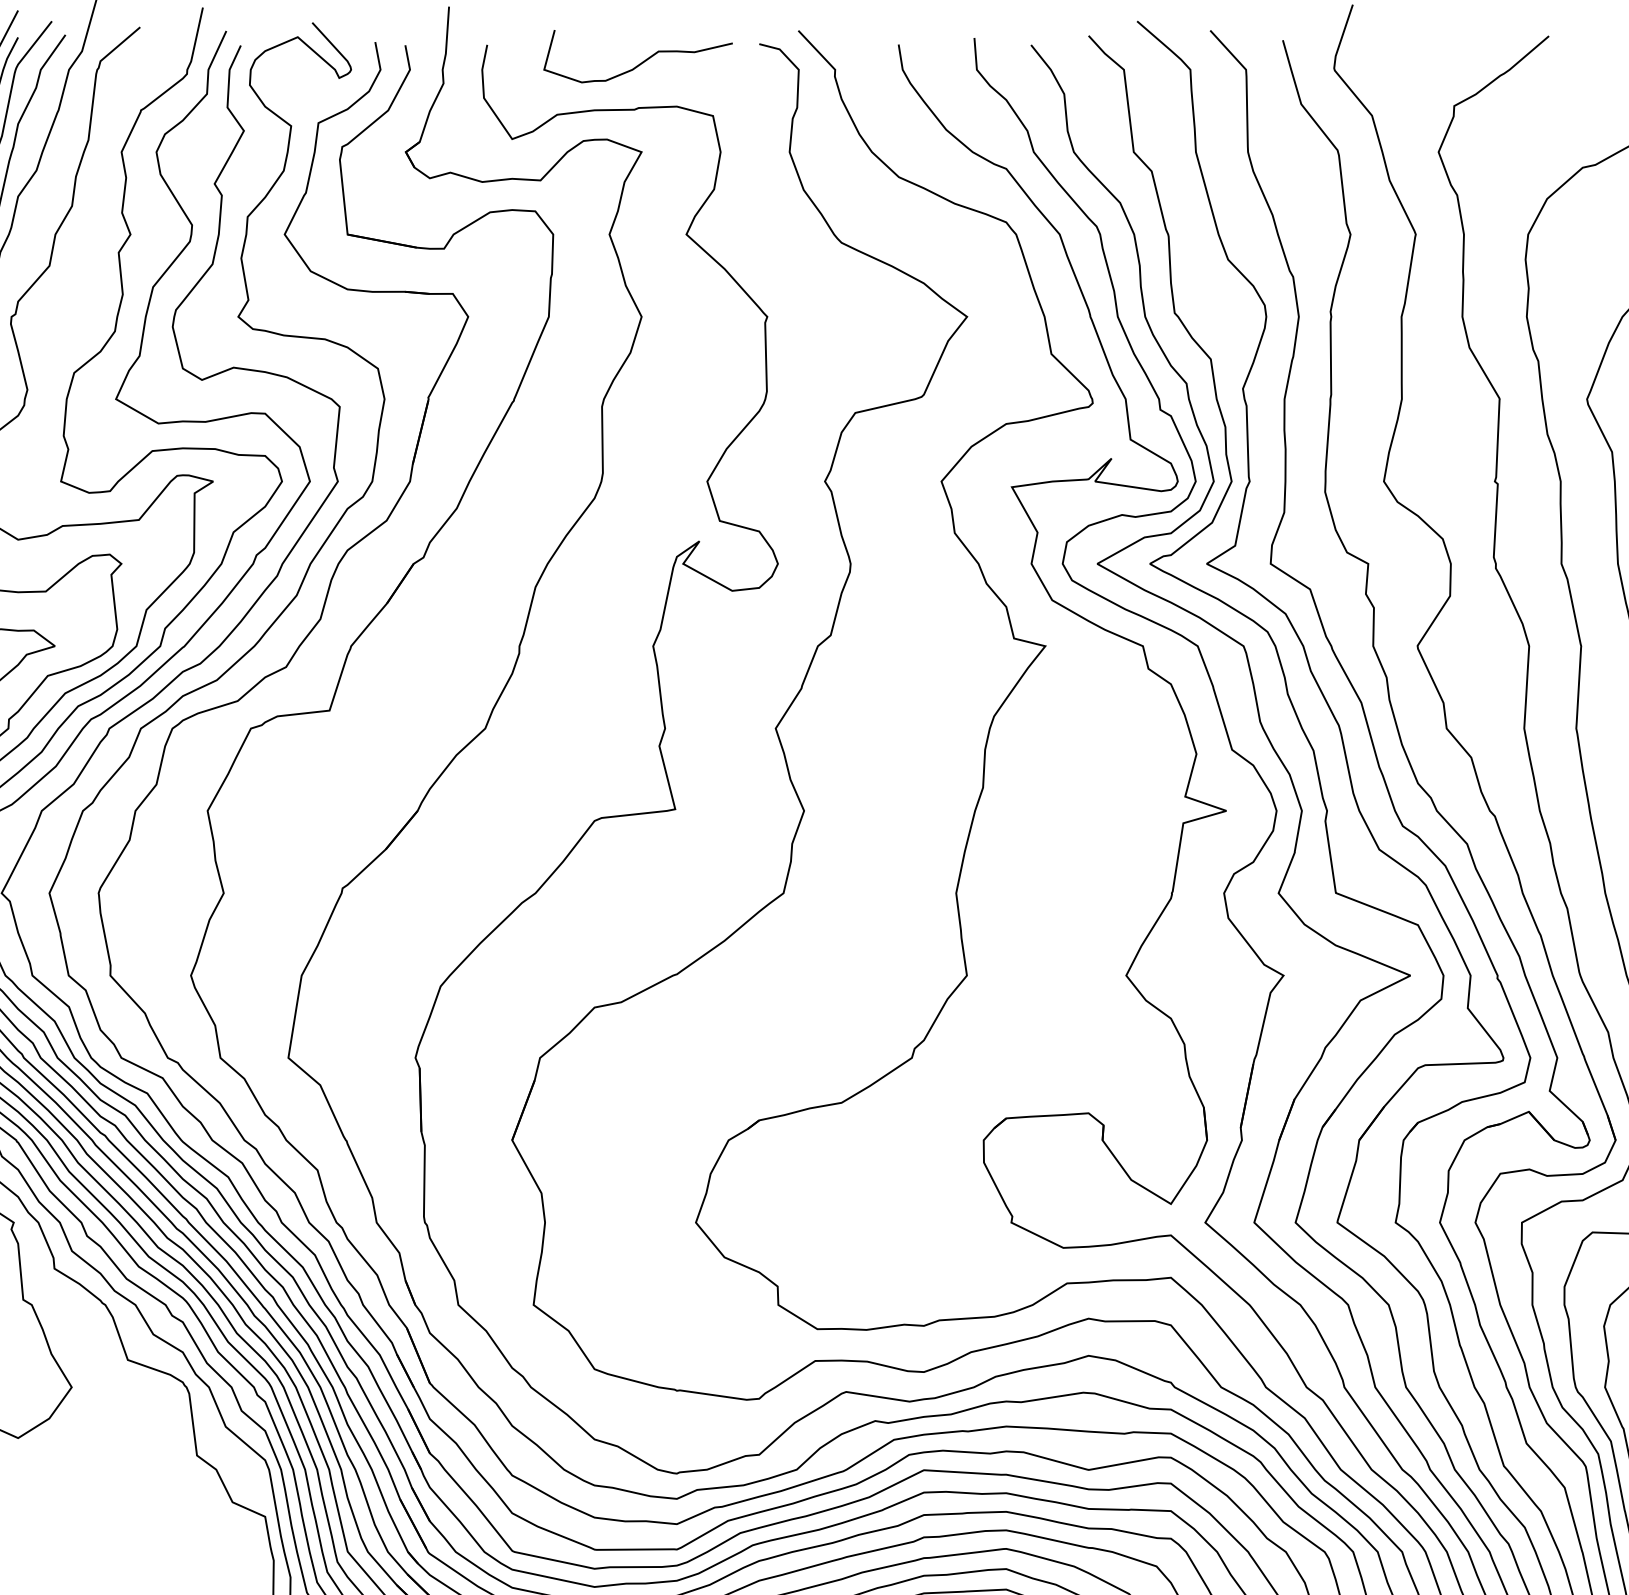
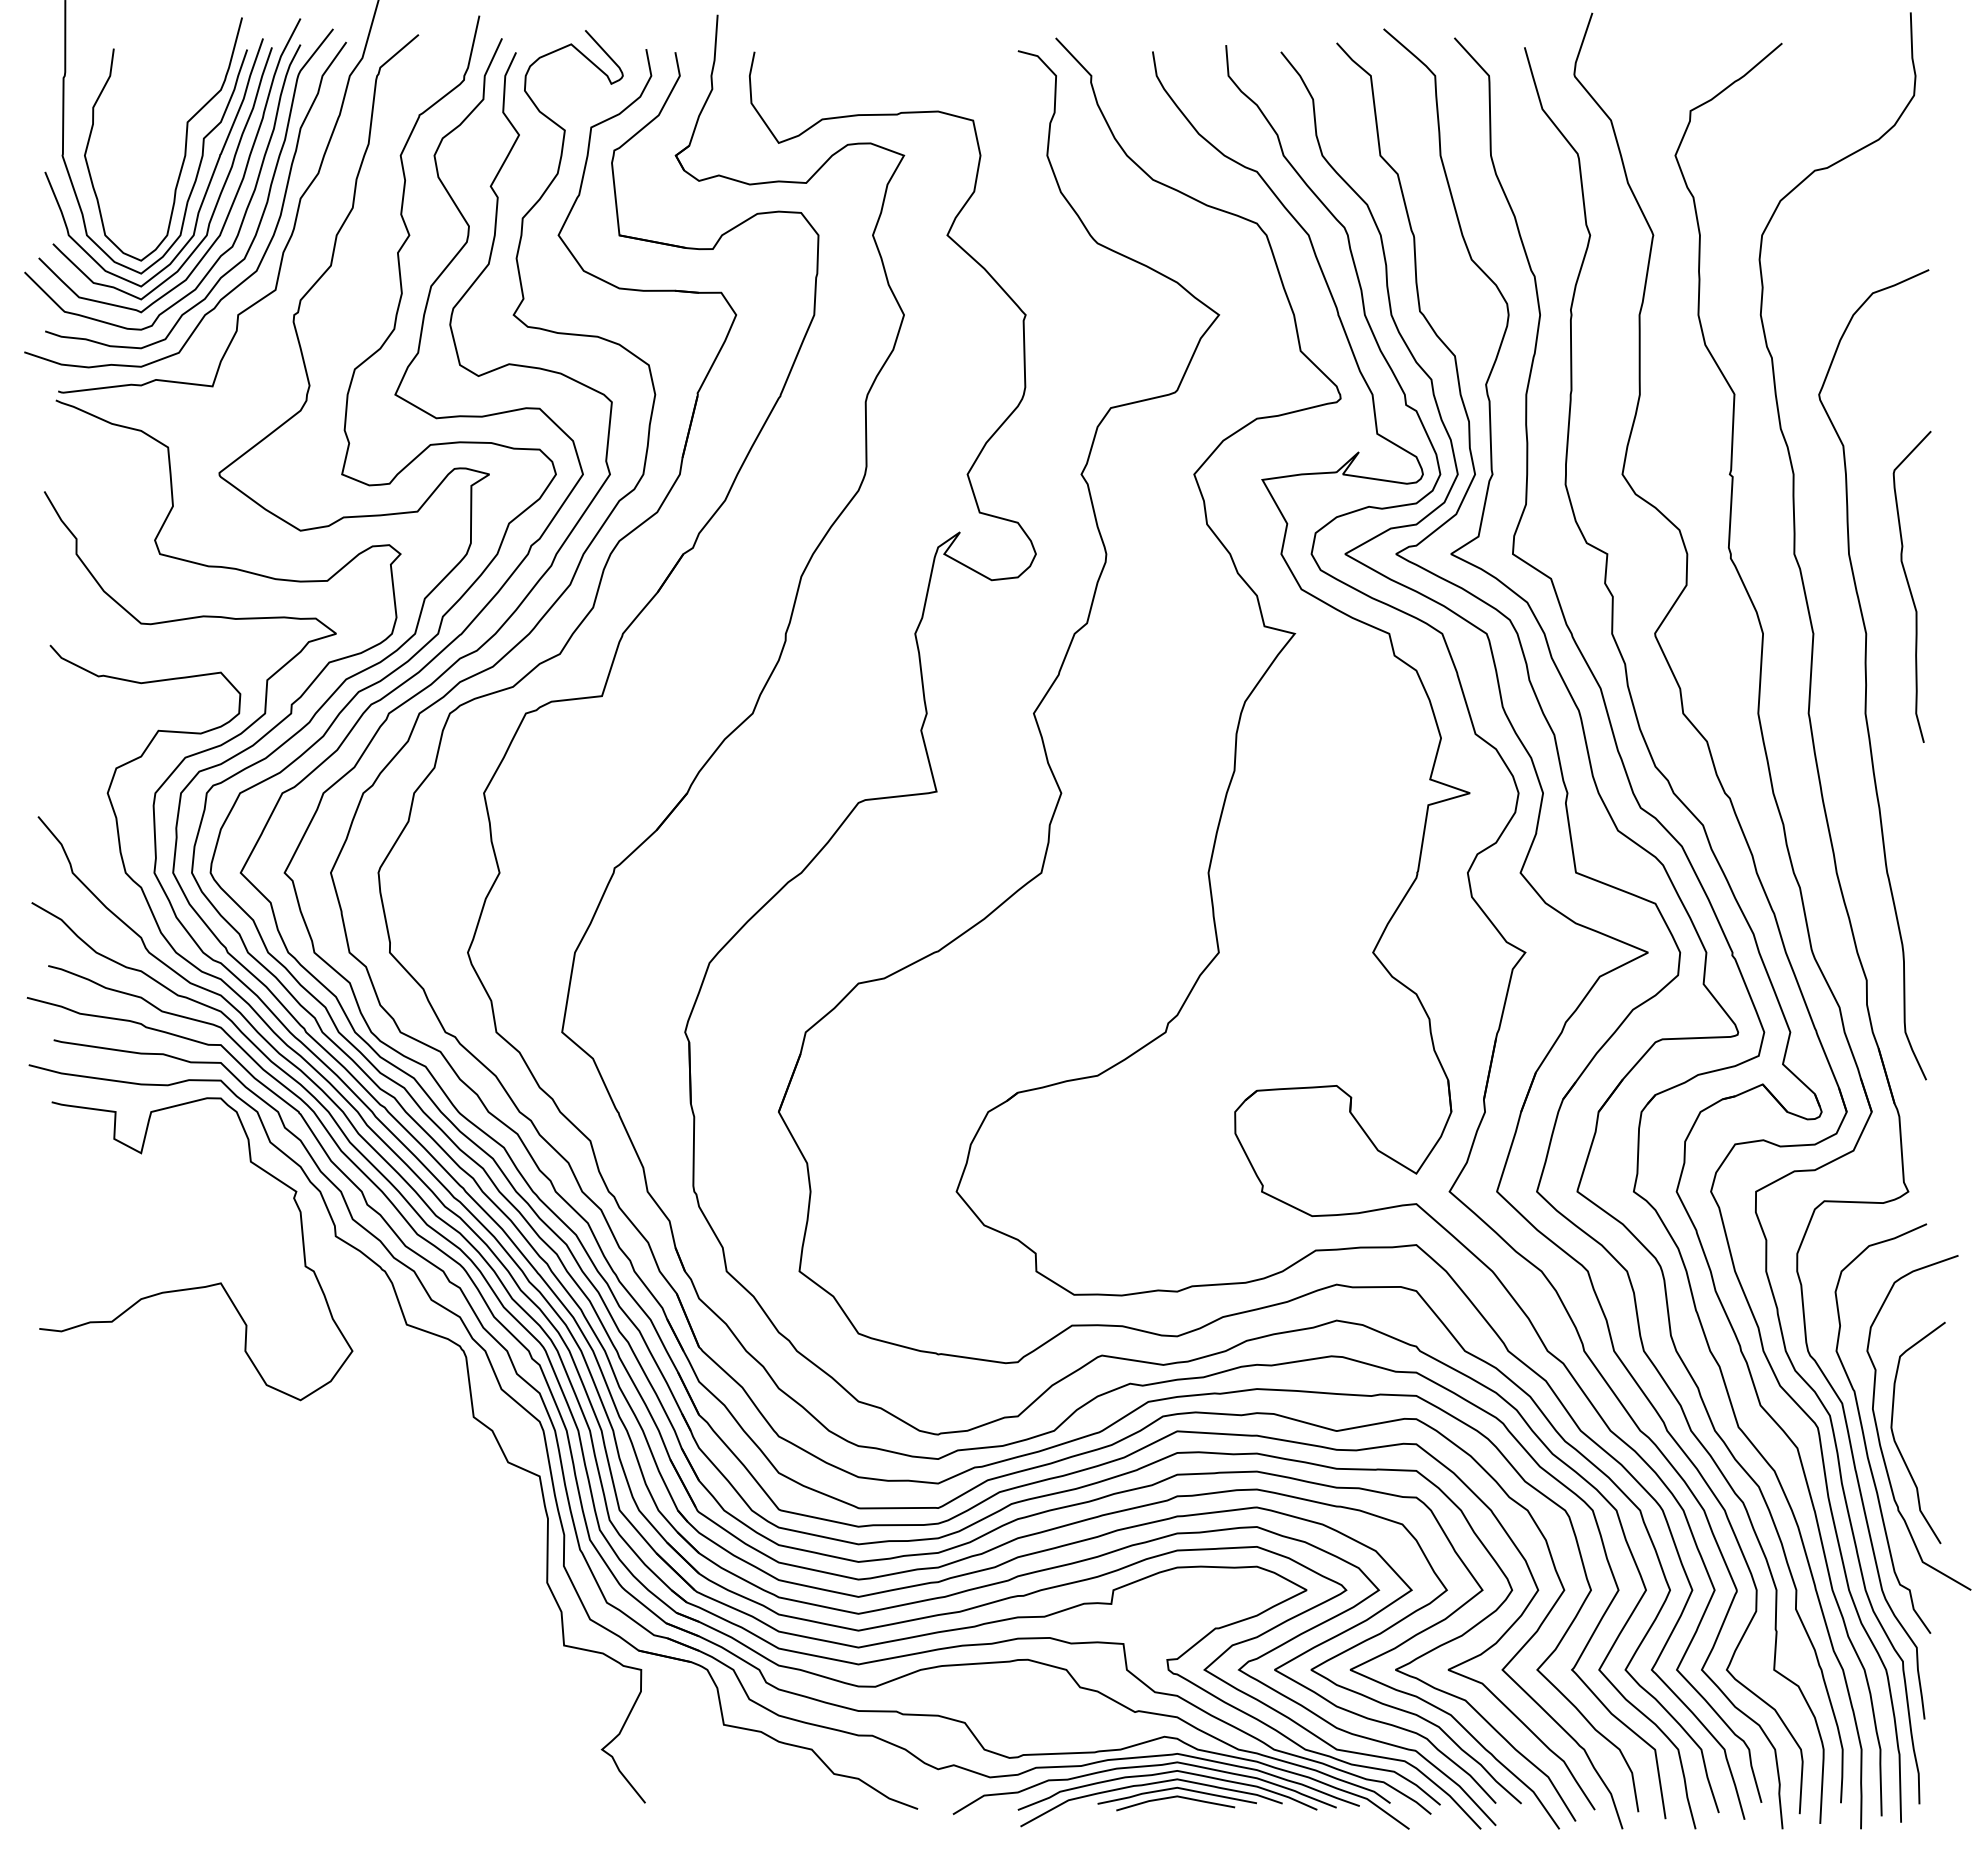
curve: (641, 62) -> (903, 68), removed

